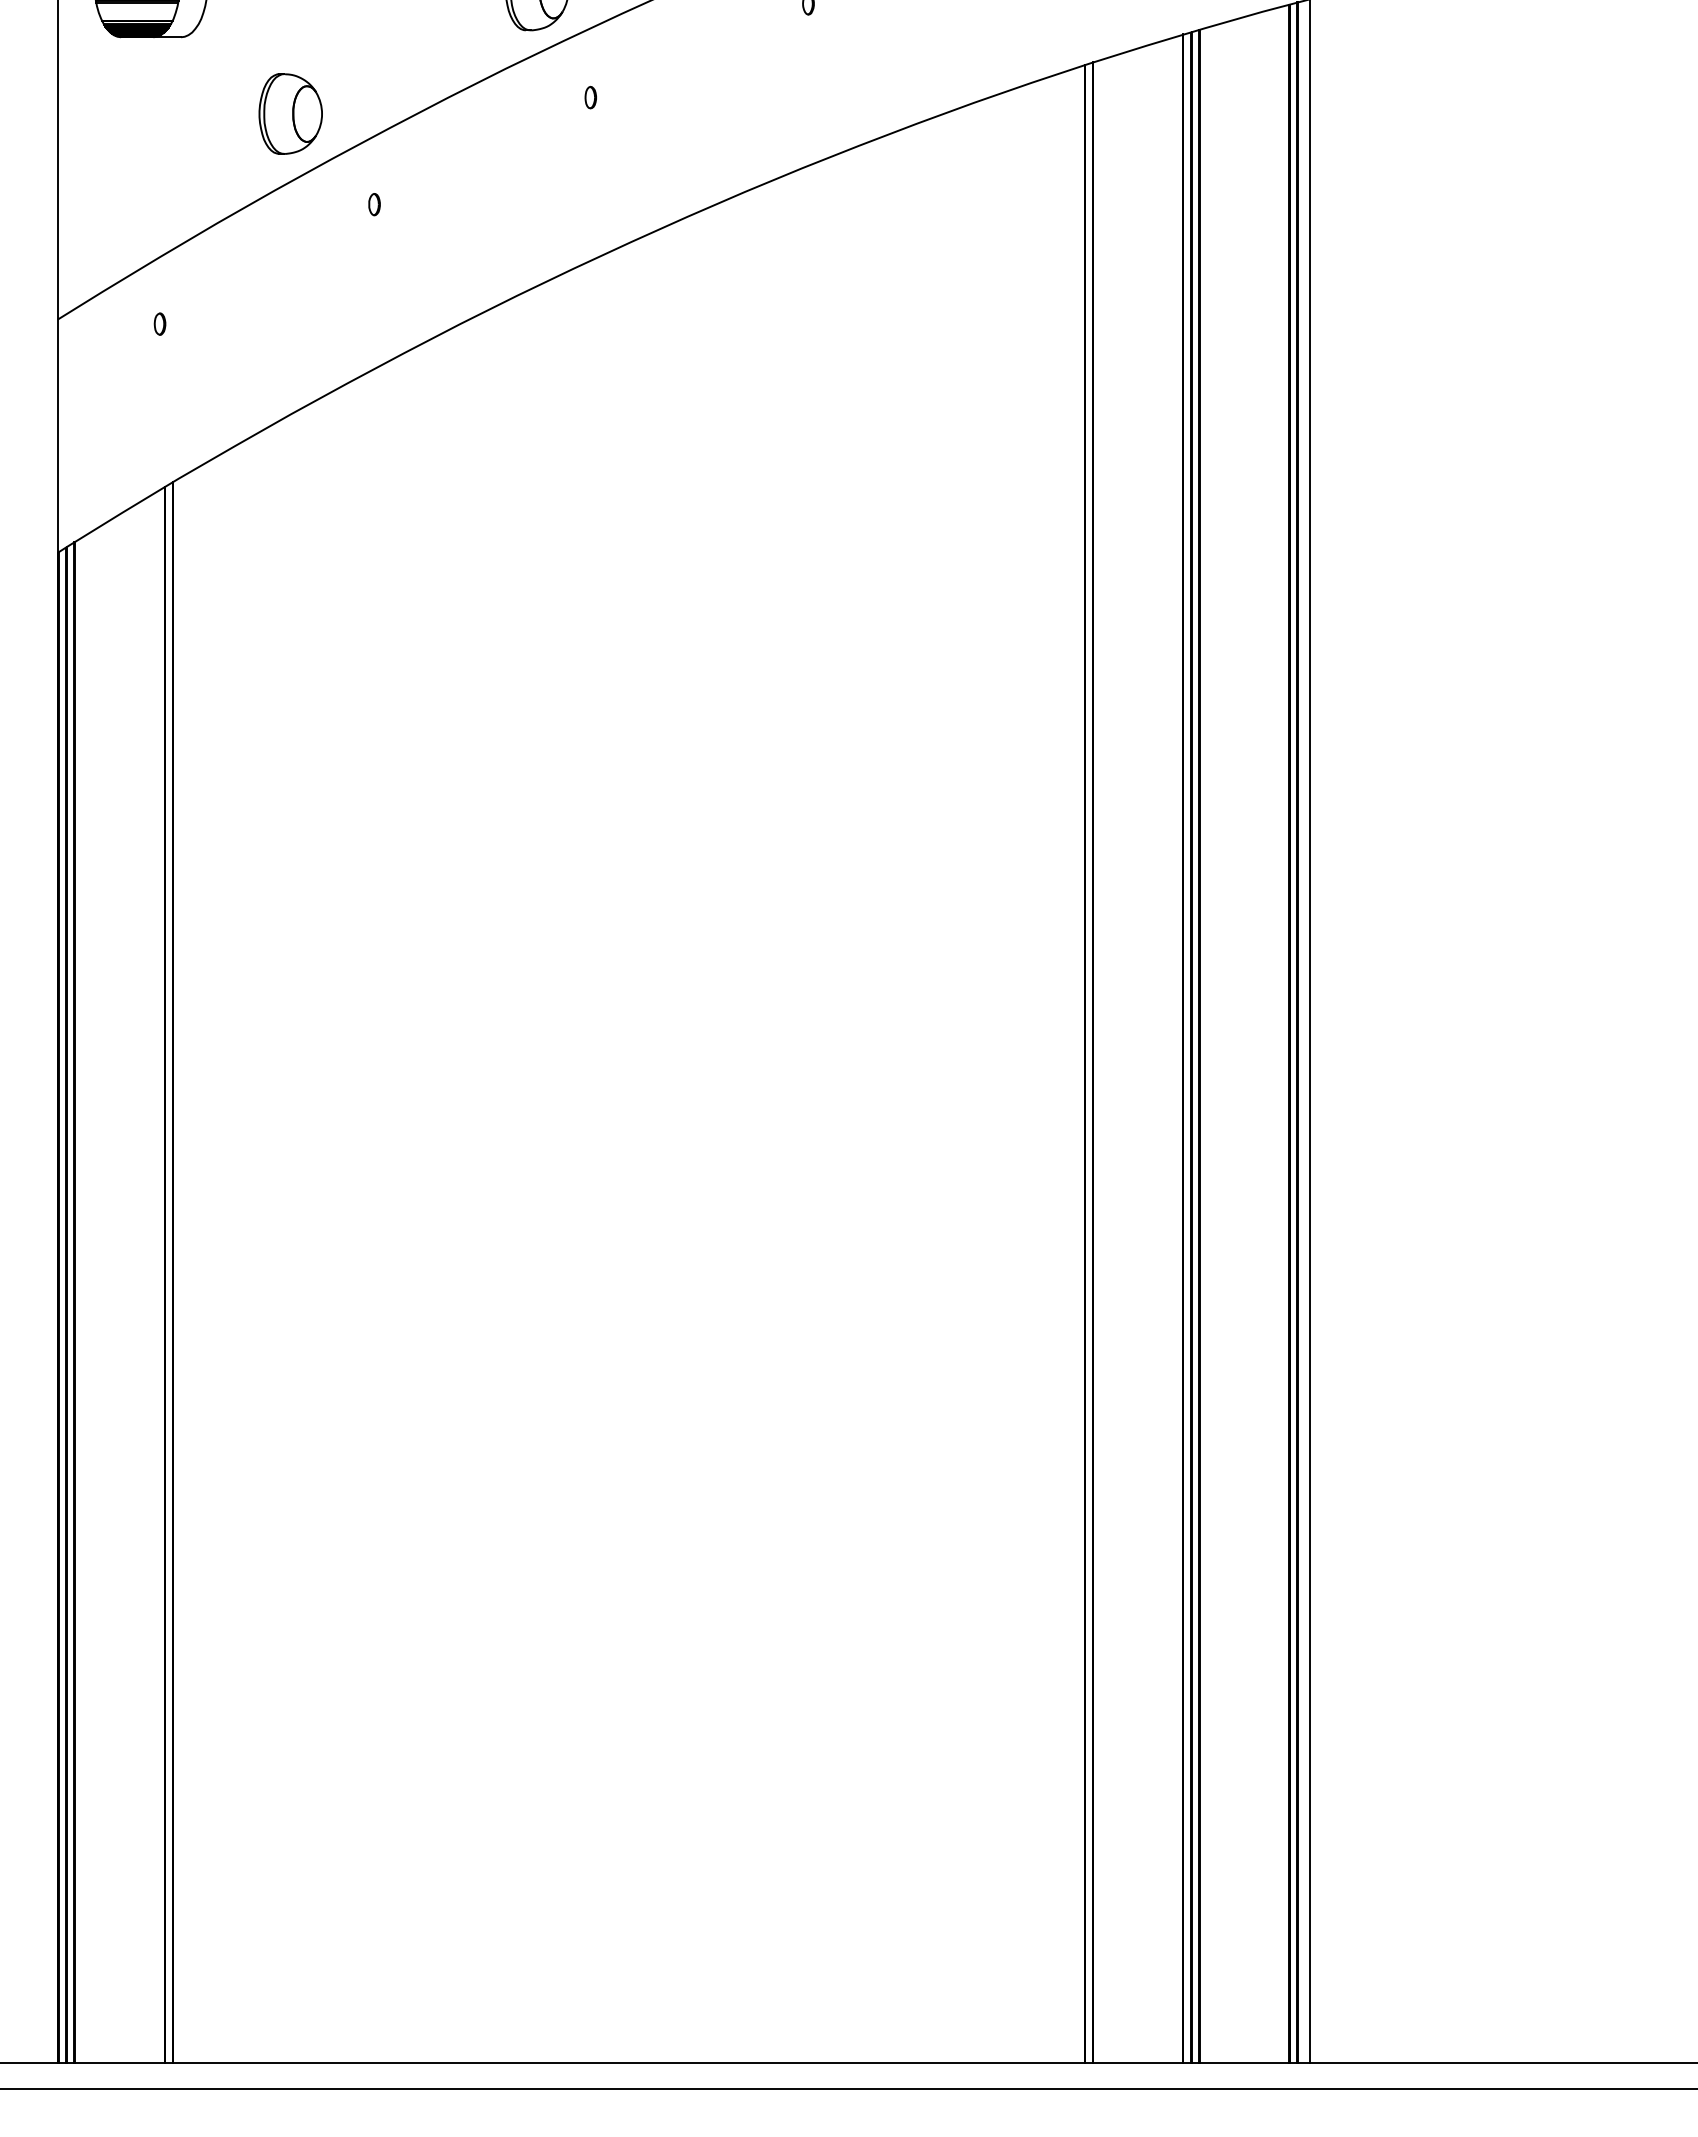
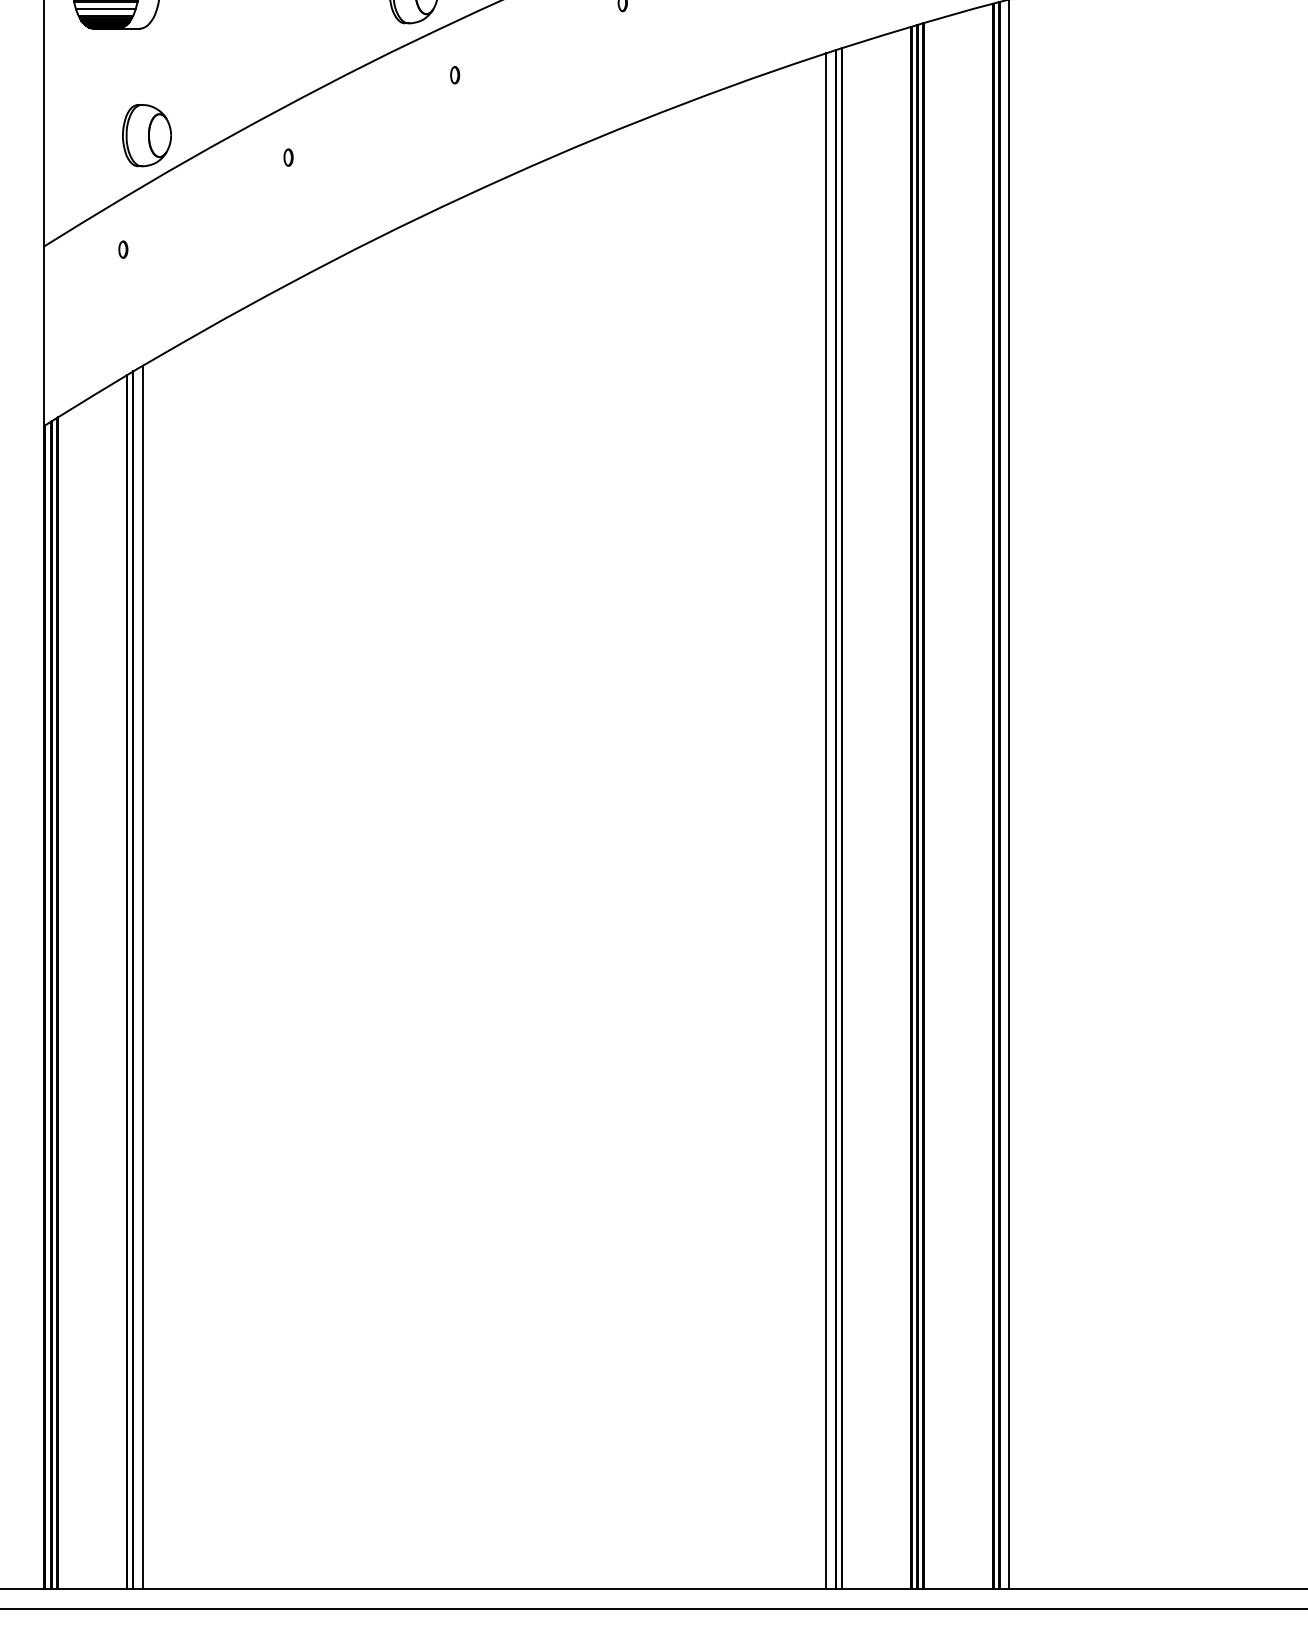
line: (137, 12) -> (106, 9), added
part: (290, 113) -> (146, 135), moved
line: (1072, 1065) -> (826, 820), added
line: (185, 1268) -> (142, 977), added

